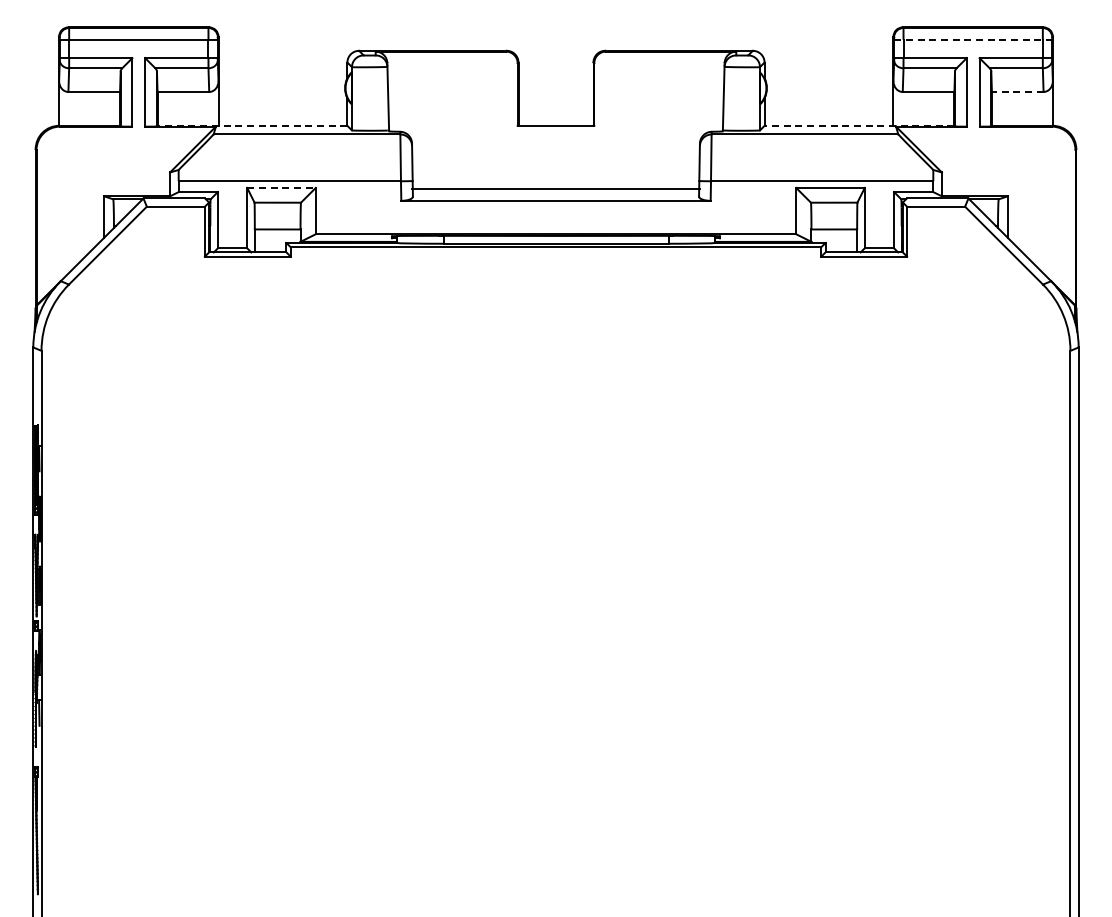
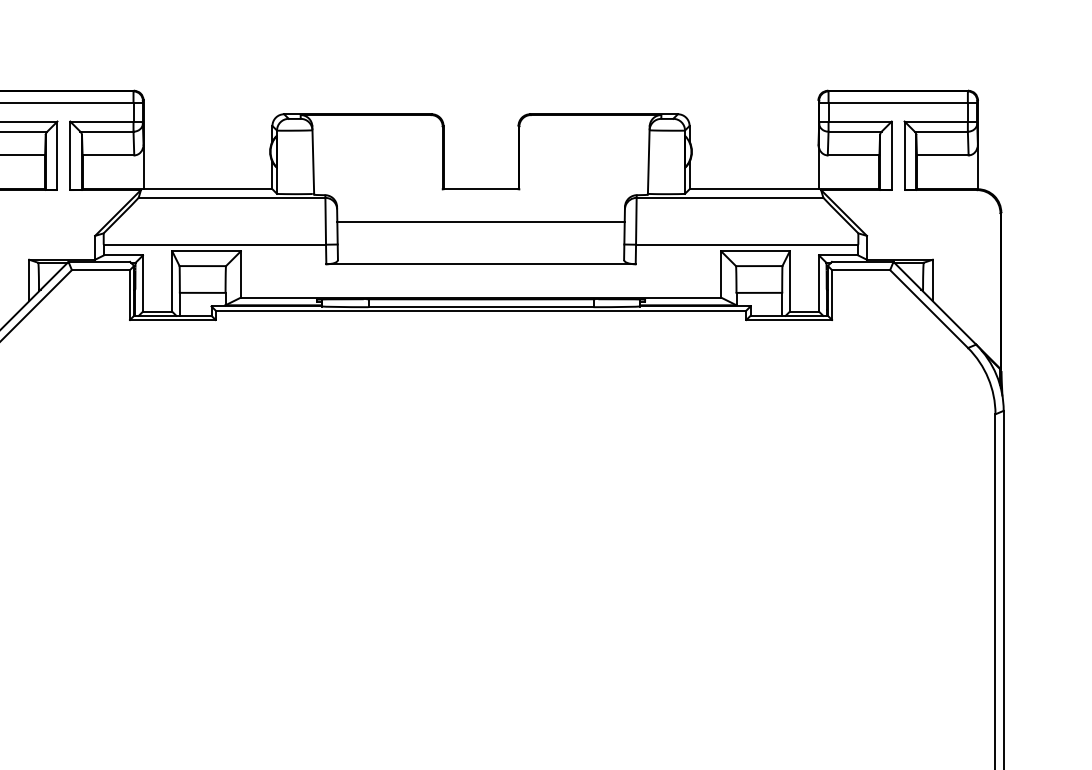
line: (973, 39) -> (898, 102), dashed -> solid
line: (1017, 91) -> (942, 154), dashed -> solid
line: (252, 125) -> (177, 188), dashed -> solid
line: (859, 125) -> (784, 188), dashed -> solid
line: (282, 187) -> (207, 250), dashed -> solid
line: (555, 188) -> (480, 221), moved

